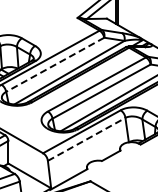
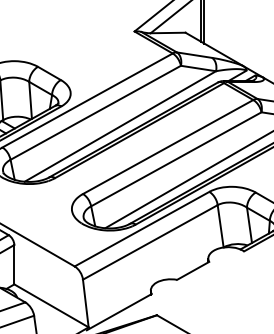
line: (55, 64) -> (96, 112), dashed -> solid
line: (87, 139) -> (151, 242), dashed -> solid

